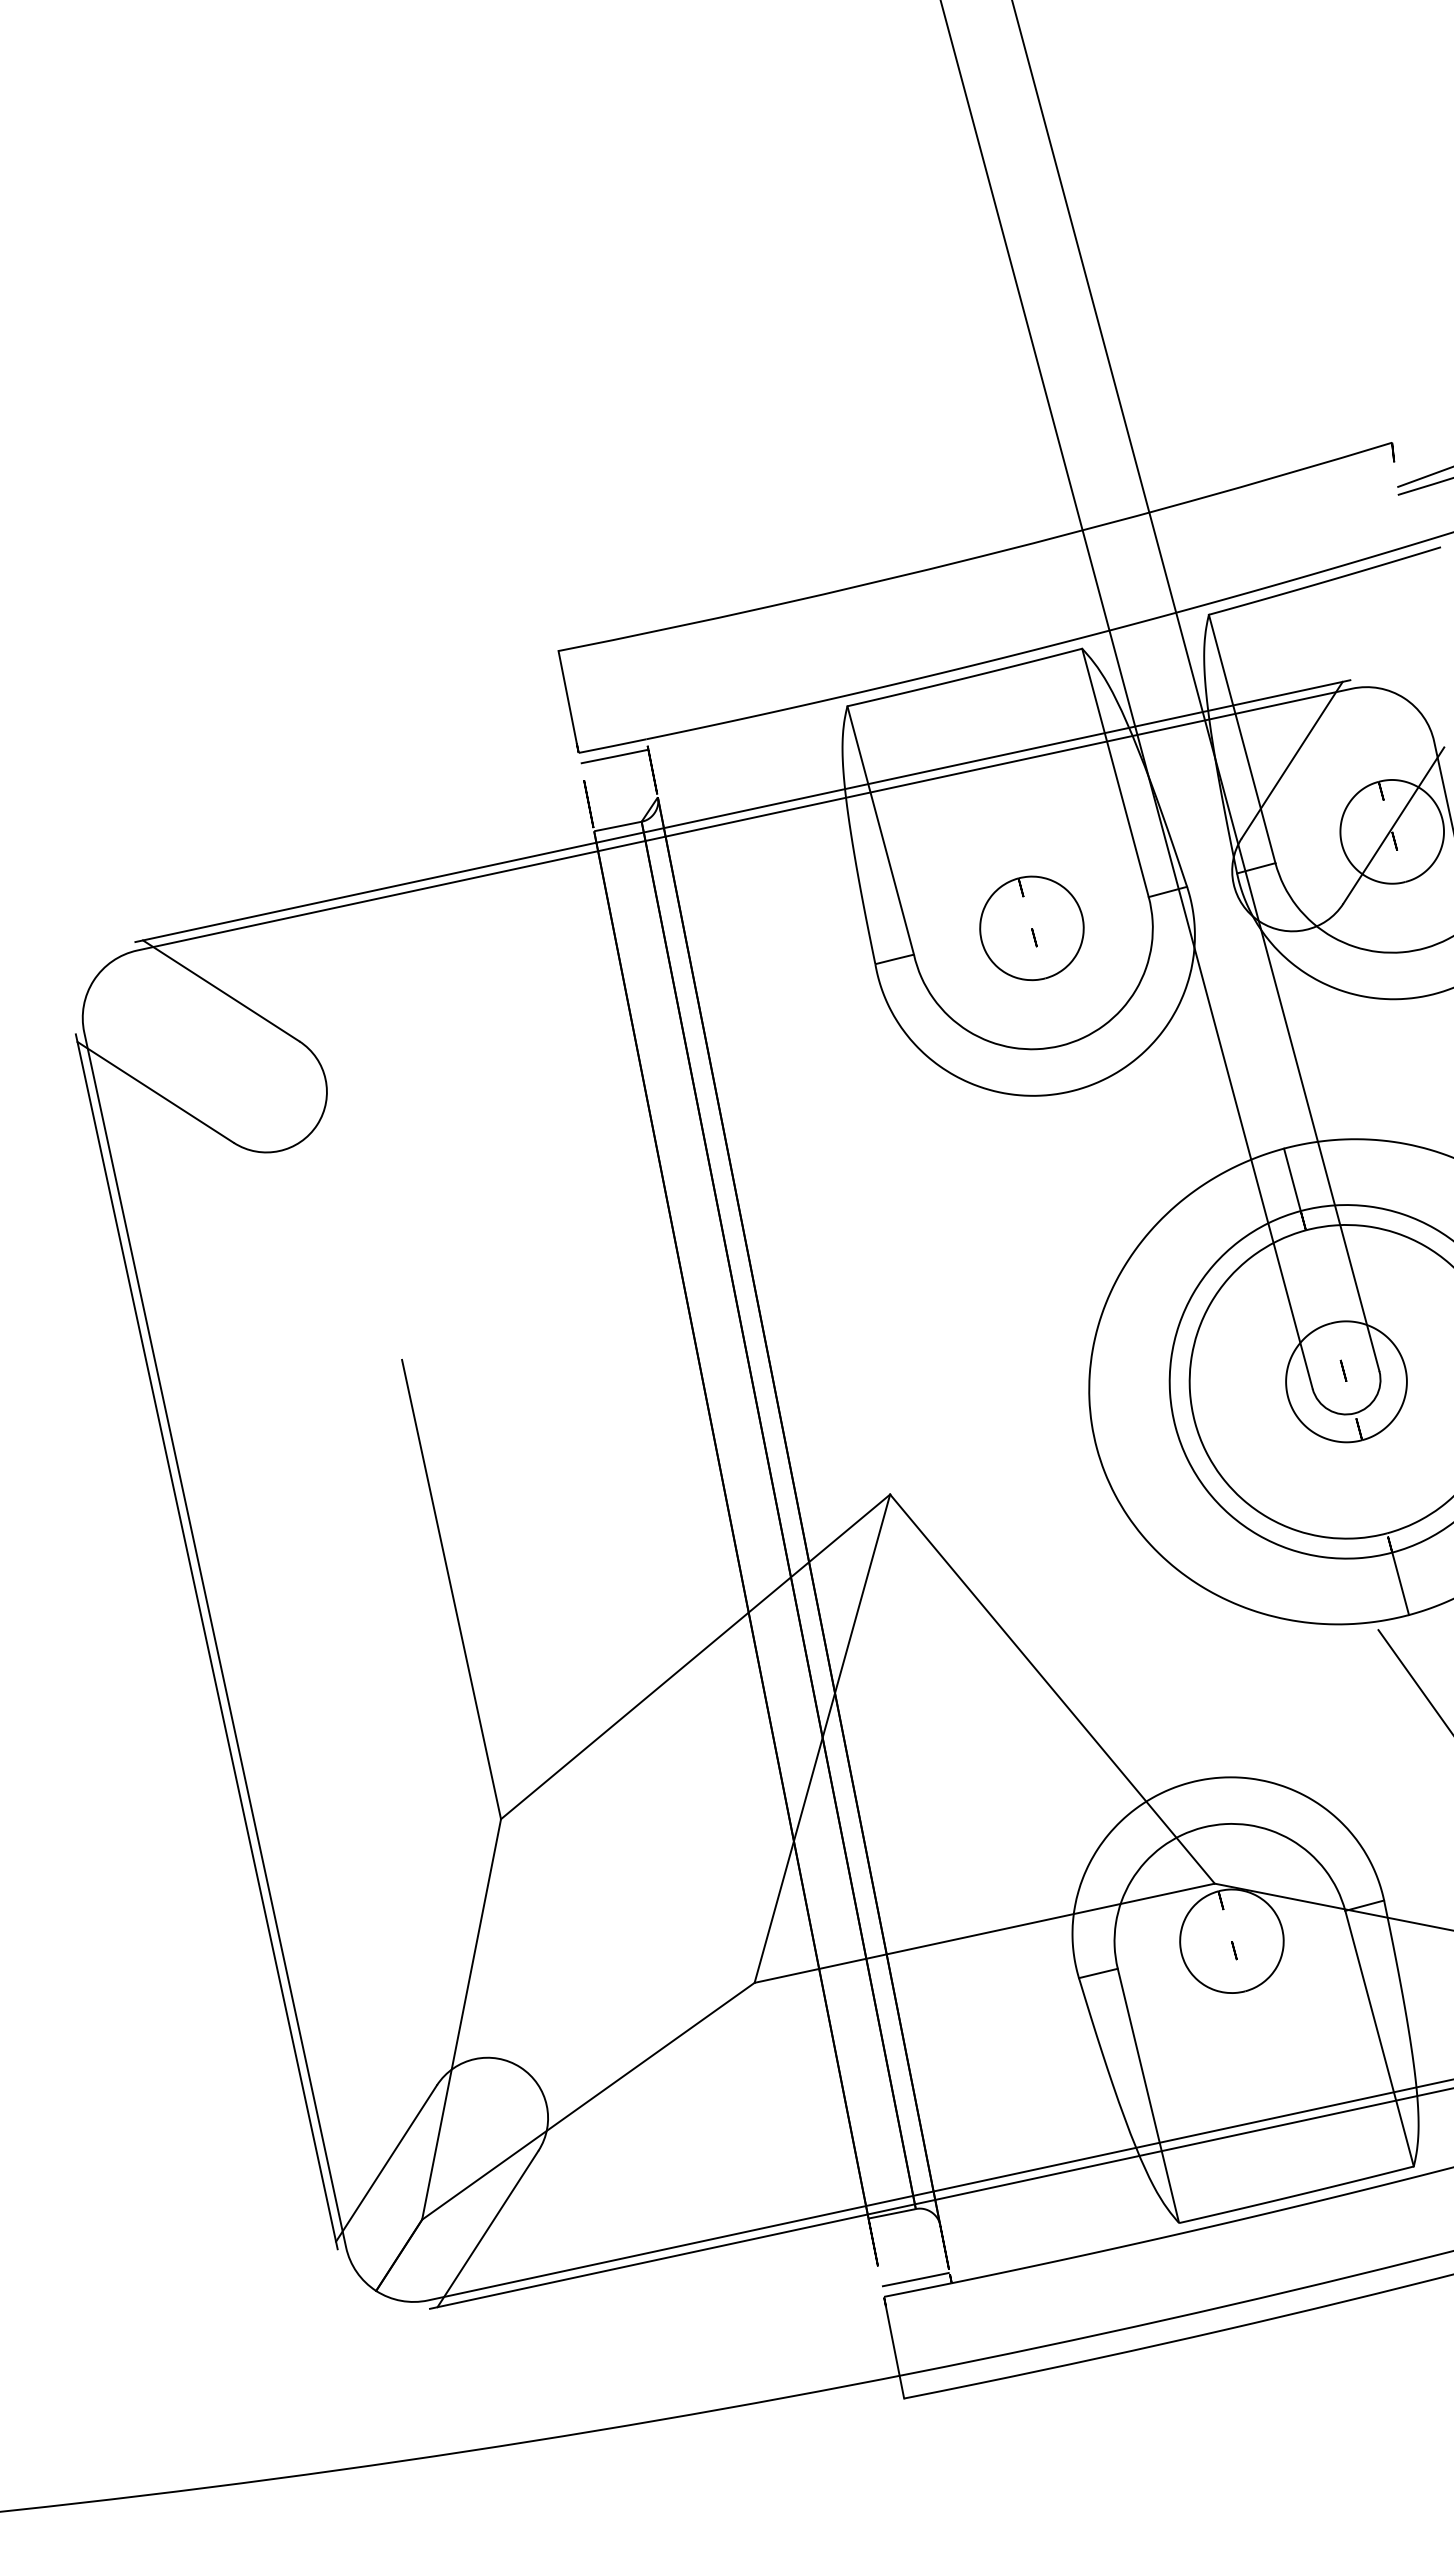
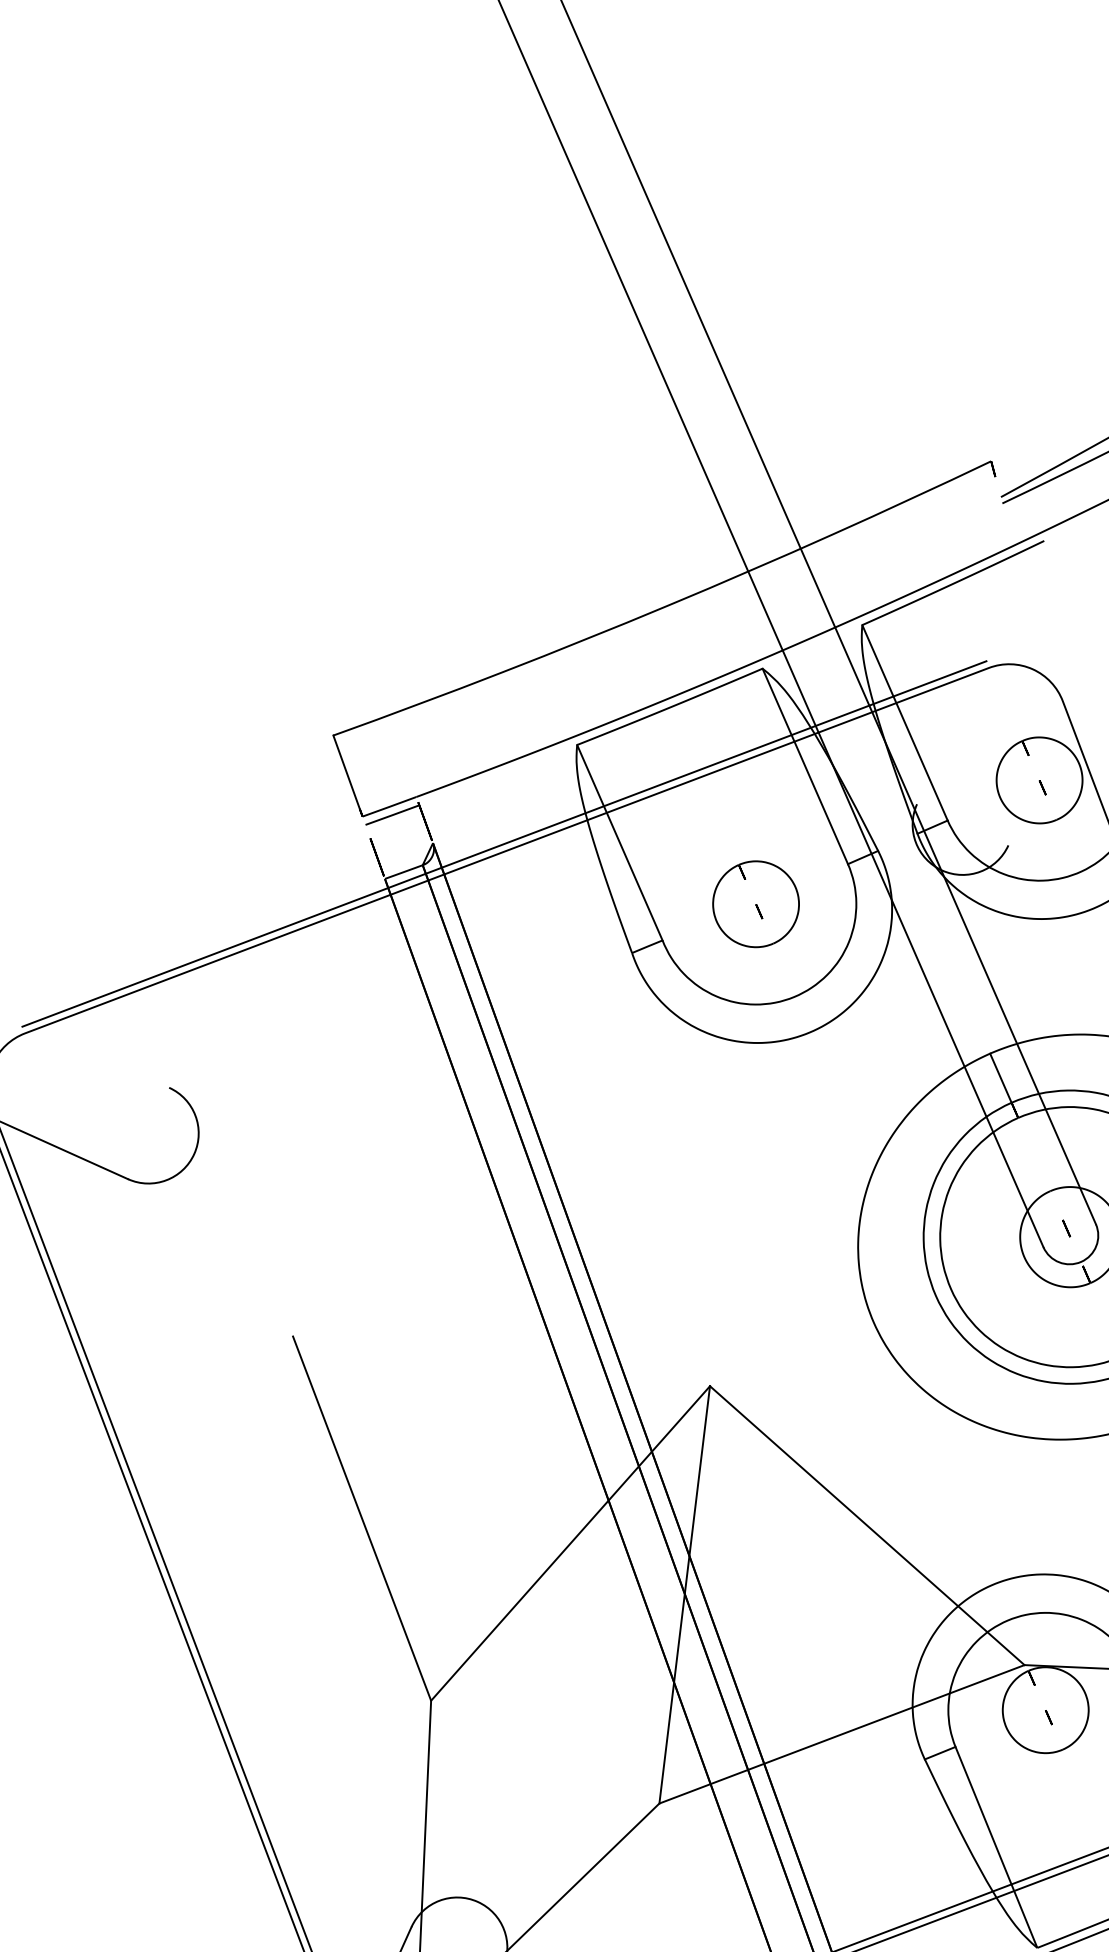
line: (1291, 759) -> (947, 733), removed
line: (1393, 825) -> (1039, 775), removed
line: (221, 990) -> (99, 1055), removed

